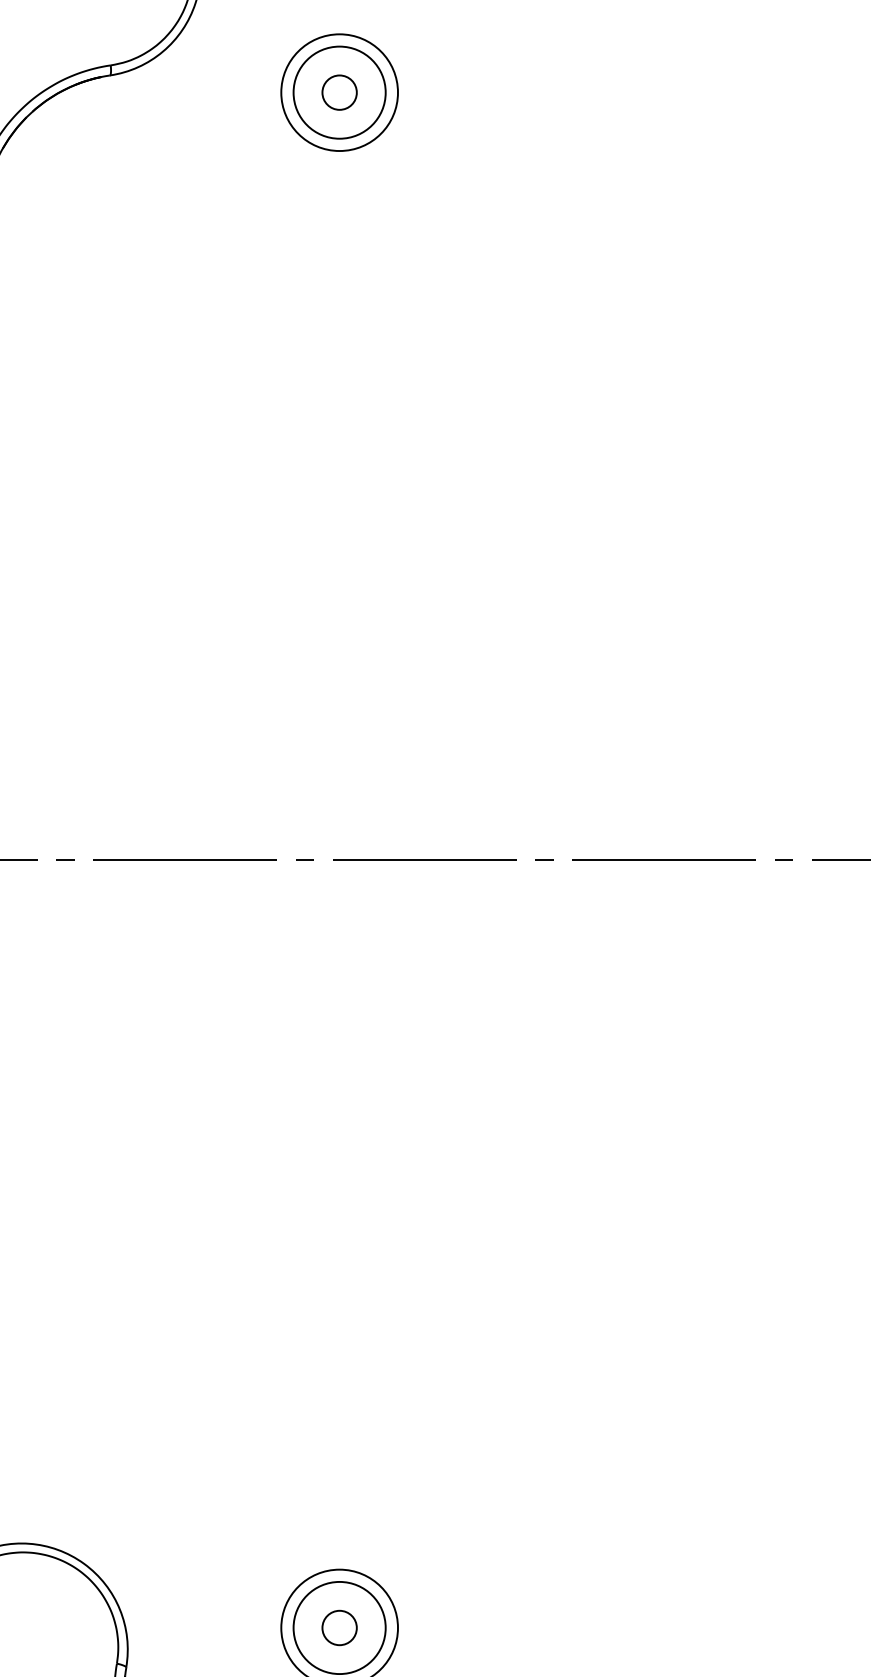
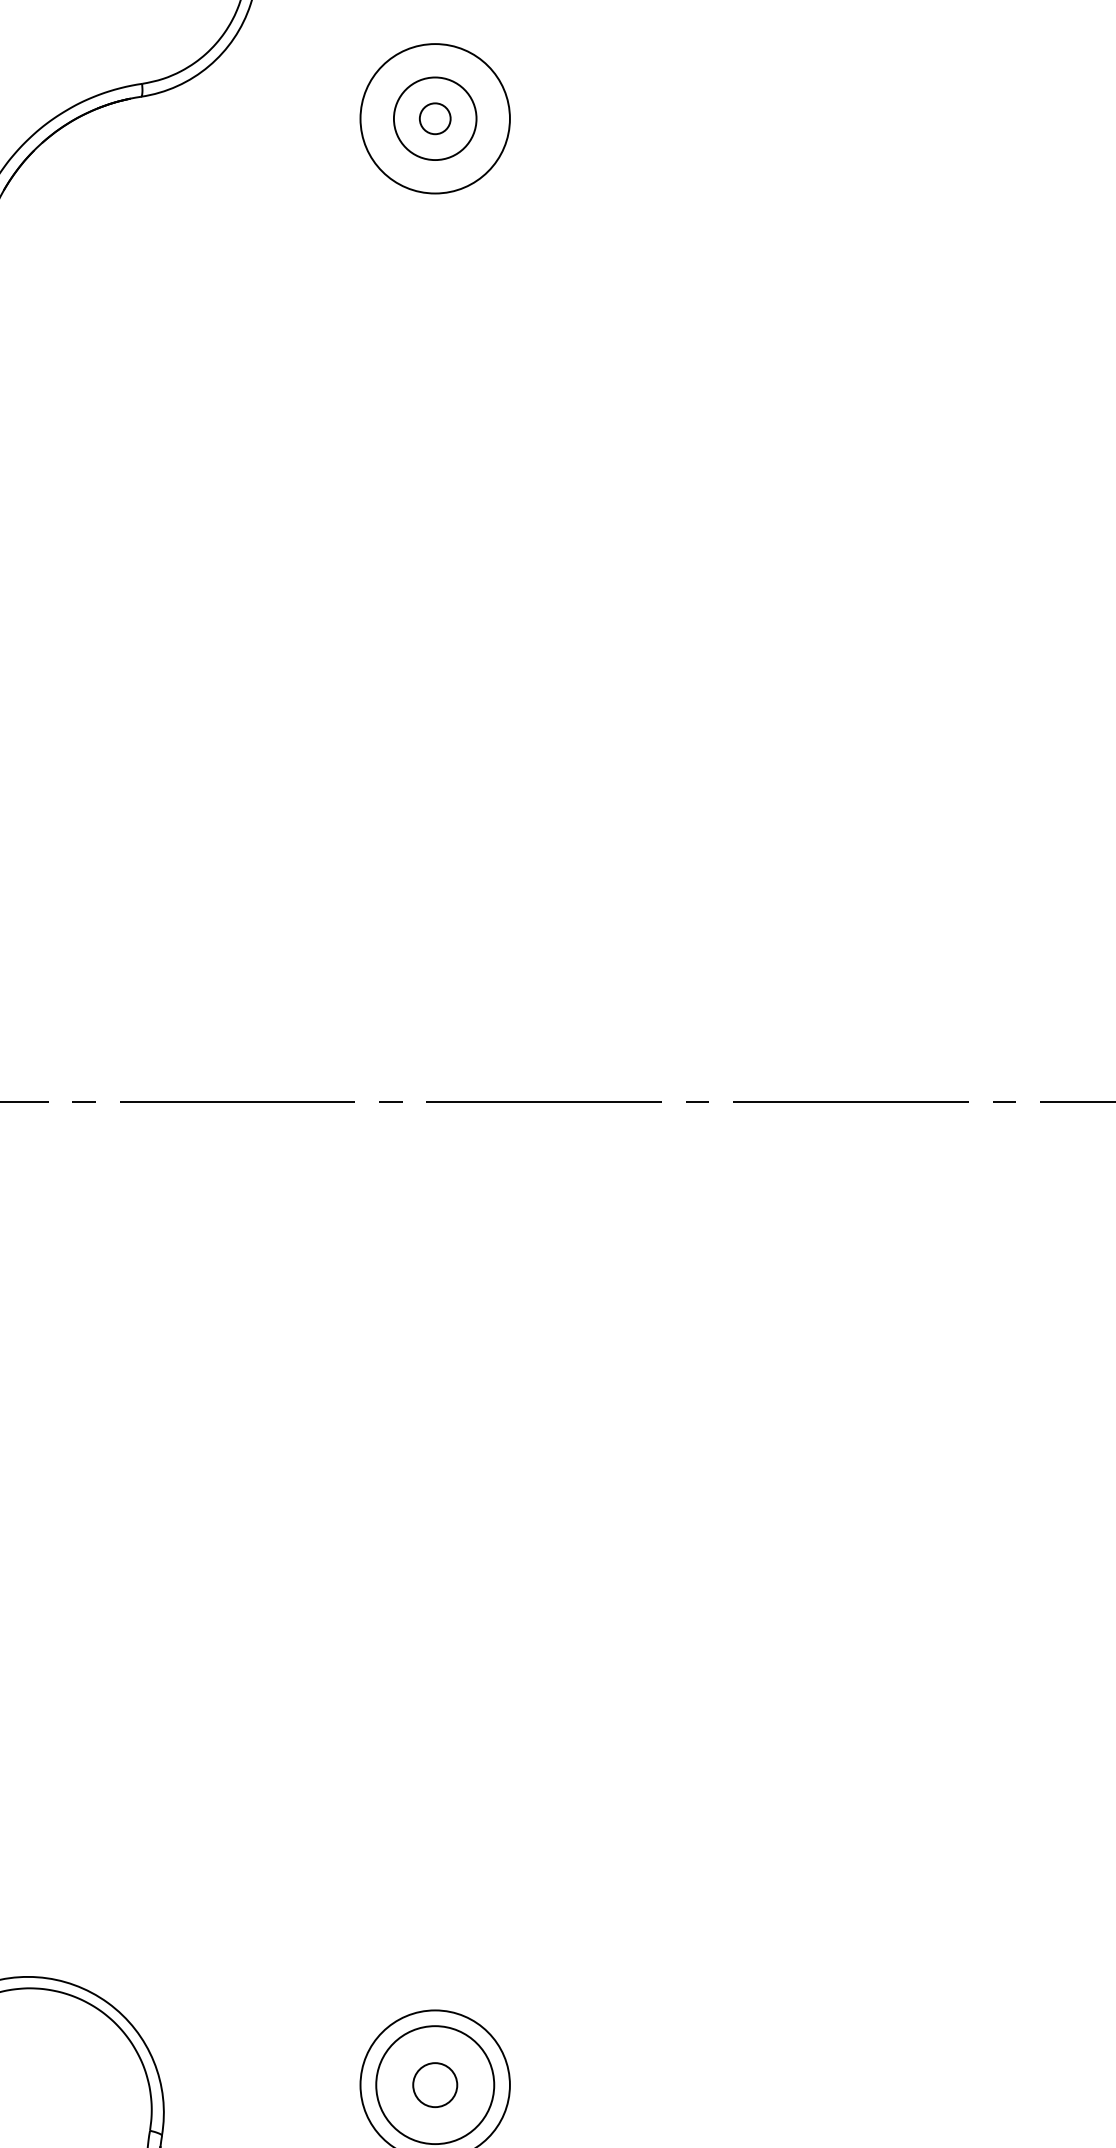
circle: (339, 92) -> (435, 118), size x0.7
circle: (339, 92) -> (435, 118), size x0.7

